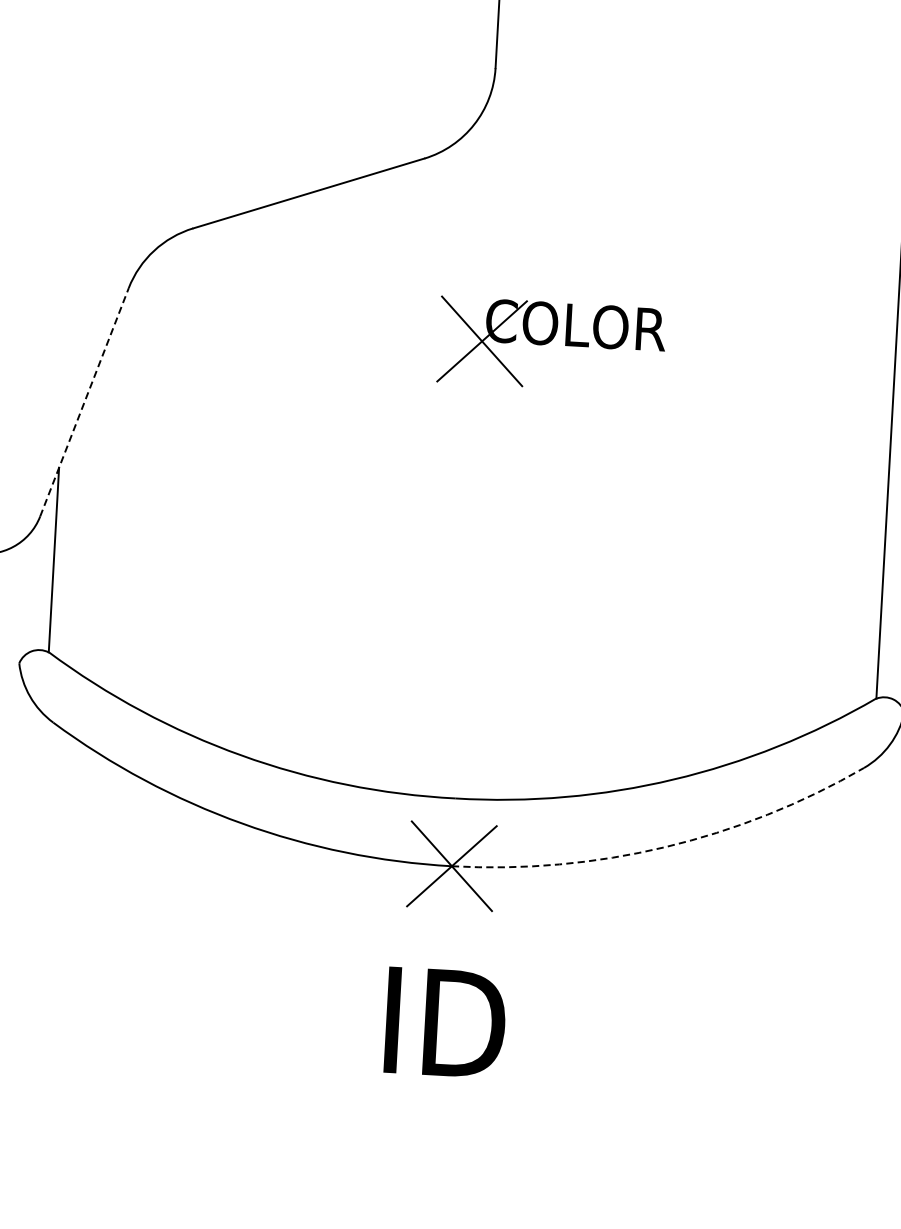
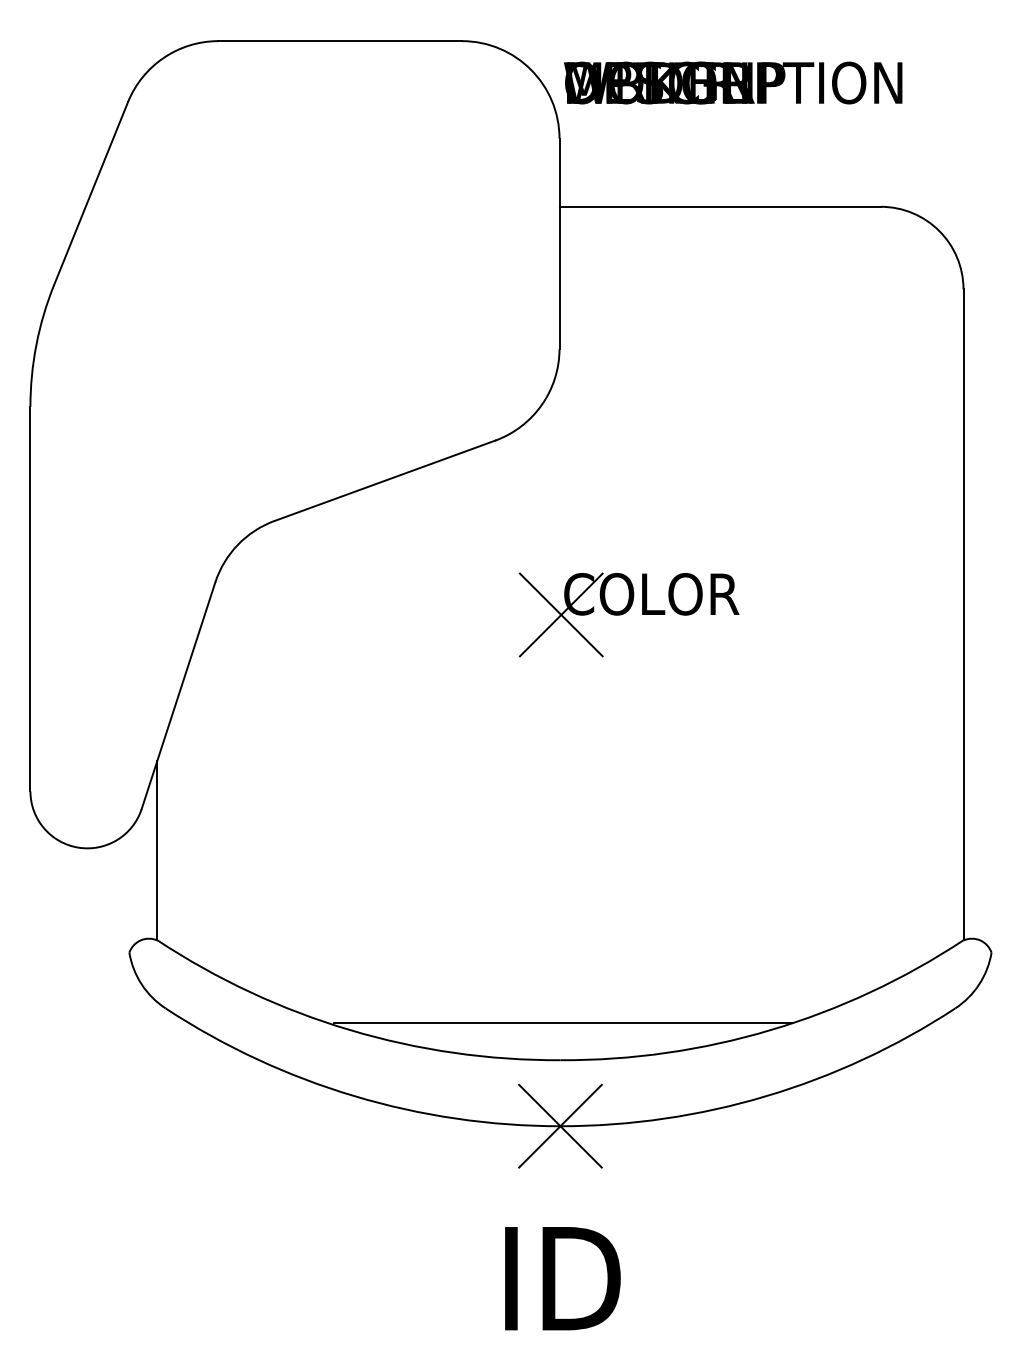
line: (84, 402) -> (178, 695), dashed -> solid
line: (459, 760) -> (562, 1023), added
arc: (665, 847) -> (766, 1096), dashed -> solid

